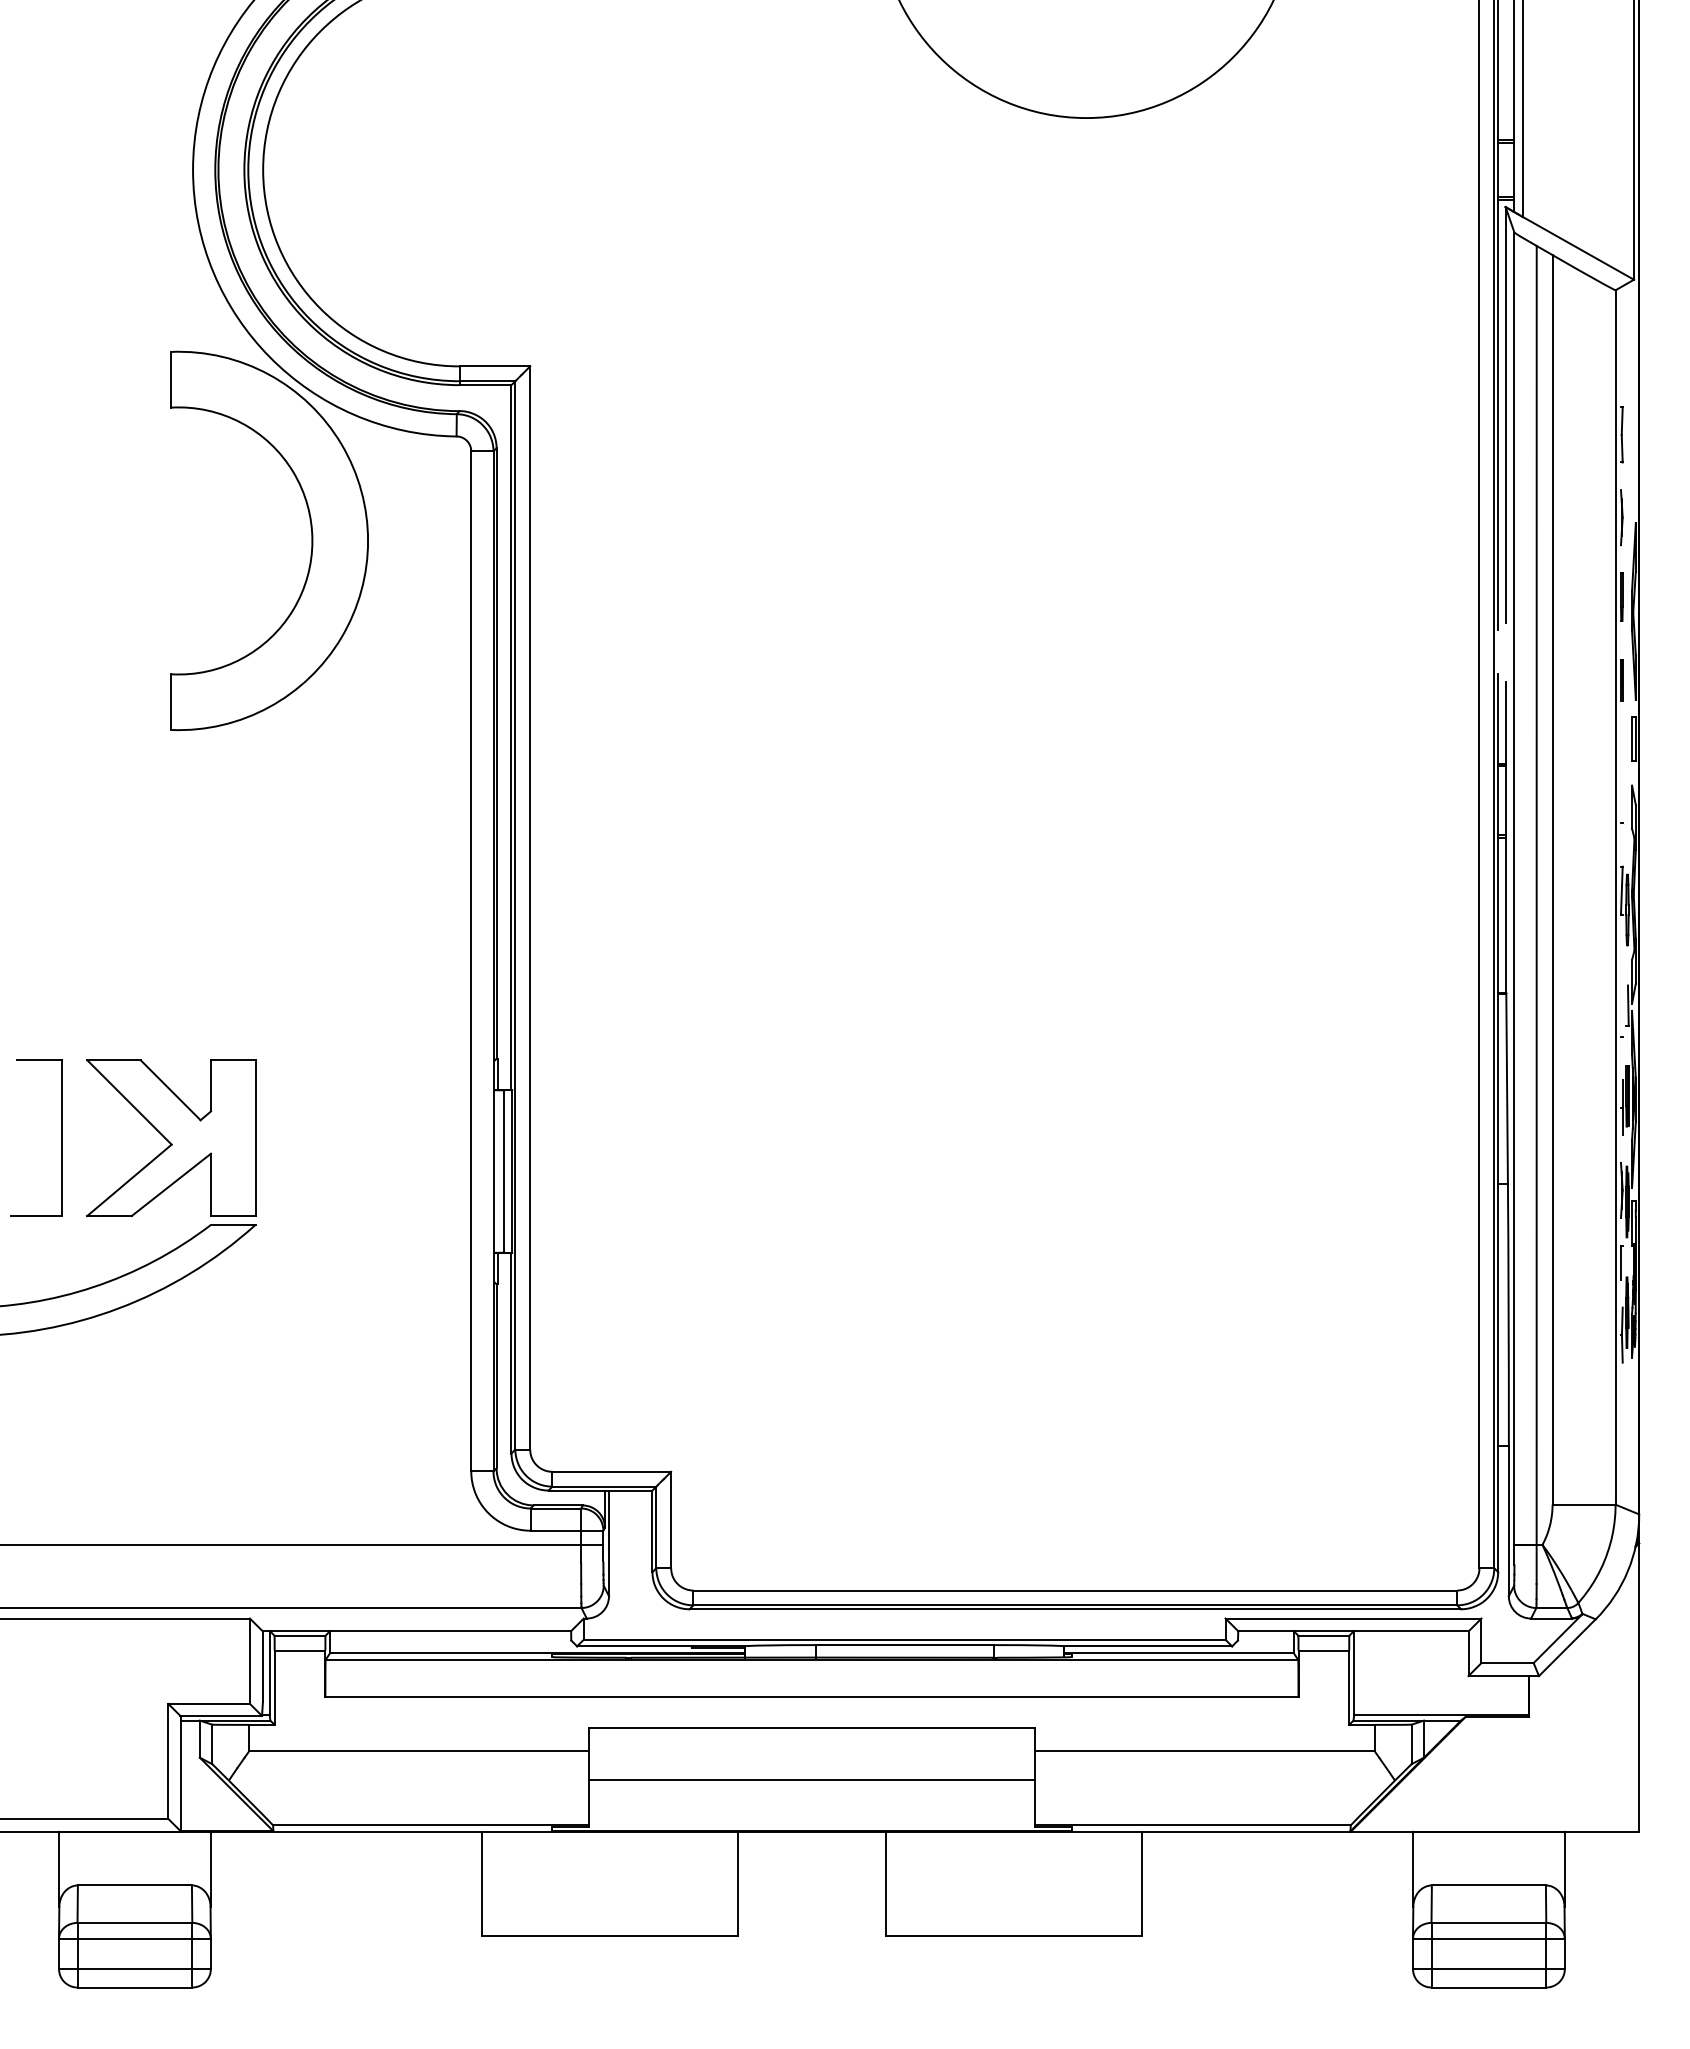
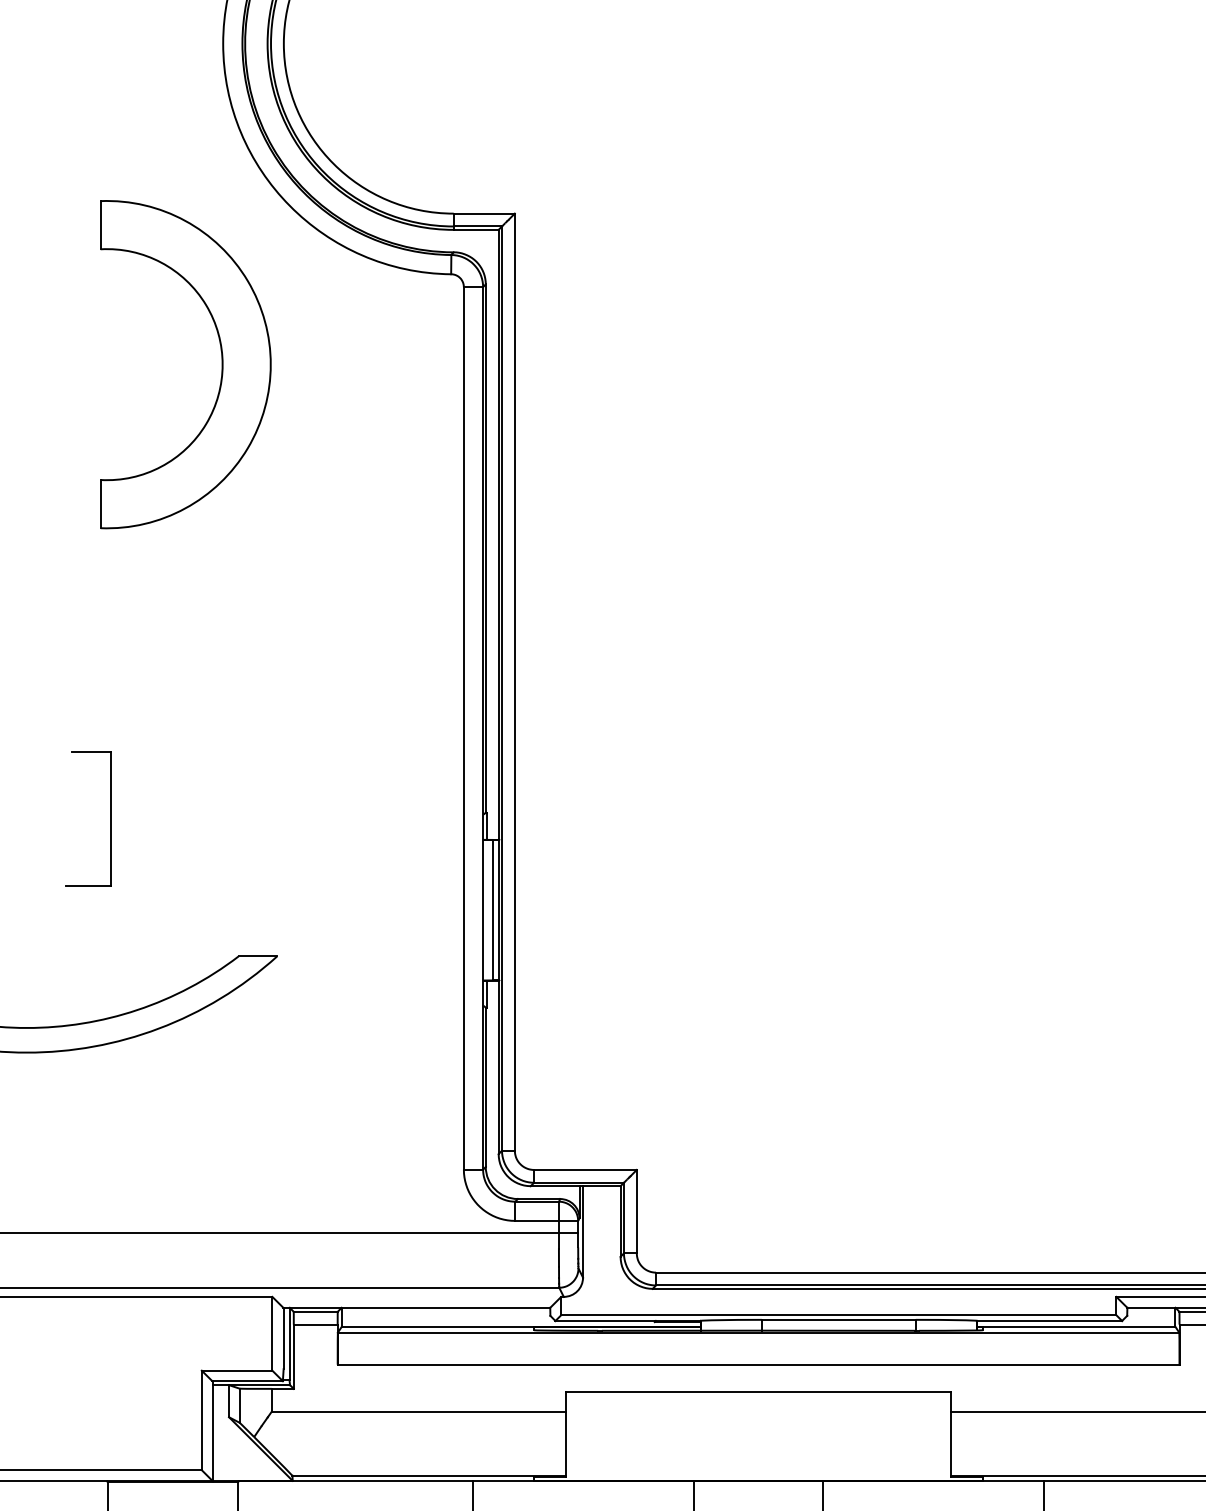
part: (311, 540) -> (221, 364), moved
part: (61, 1137) -> (110, 818), moved
part: (171, 1138) -> (204, 881), removed
line: (811, 1779) -> (758, 1436), removed

